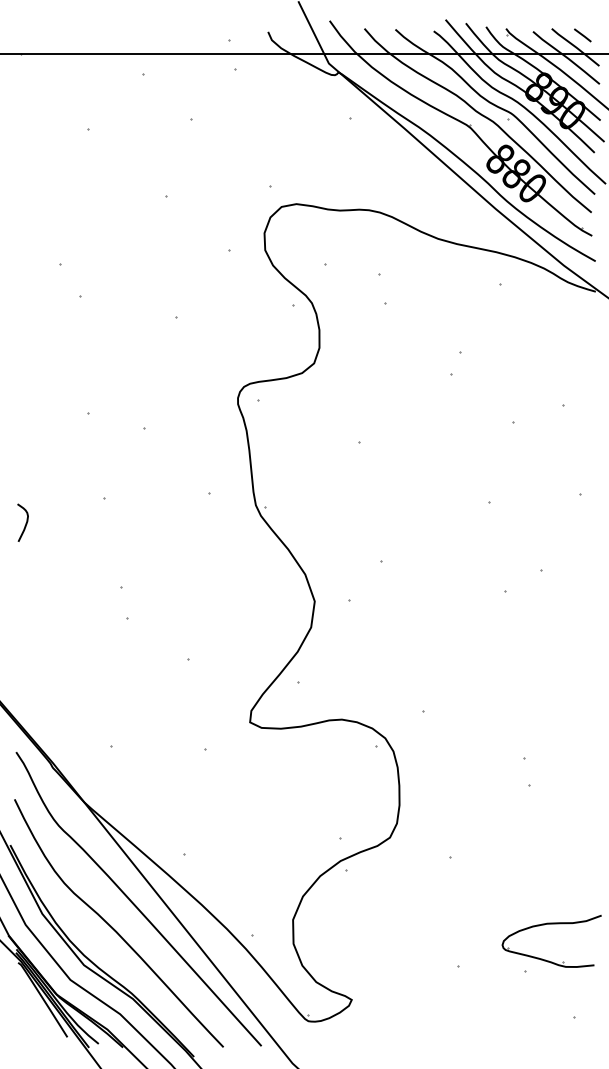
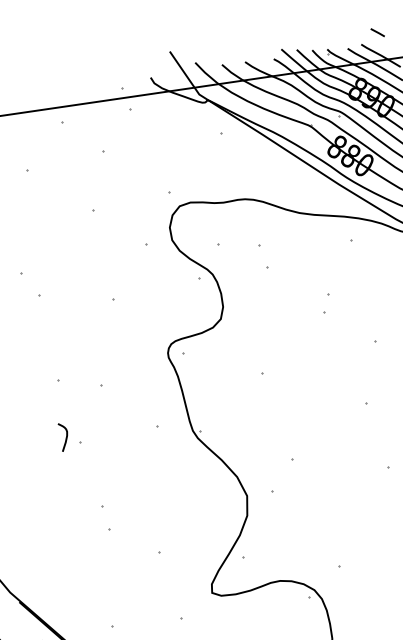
line: (582, 35) -> (377, 32), moved
curve: (25, 523) -> (66, 437), moved

